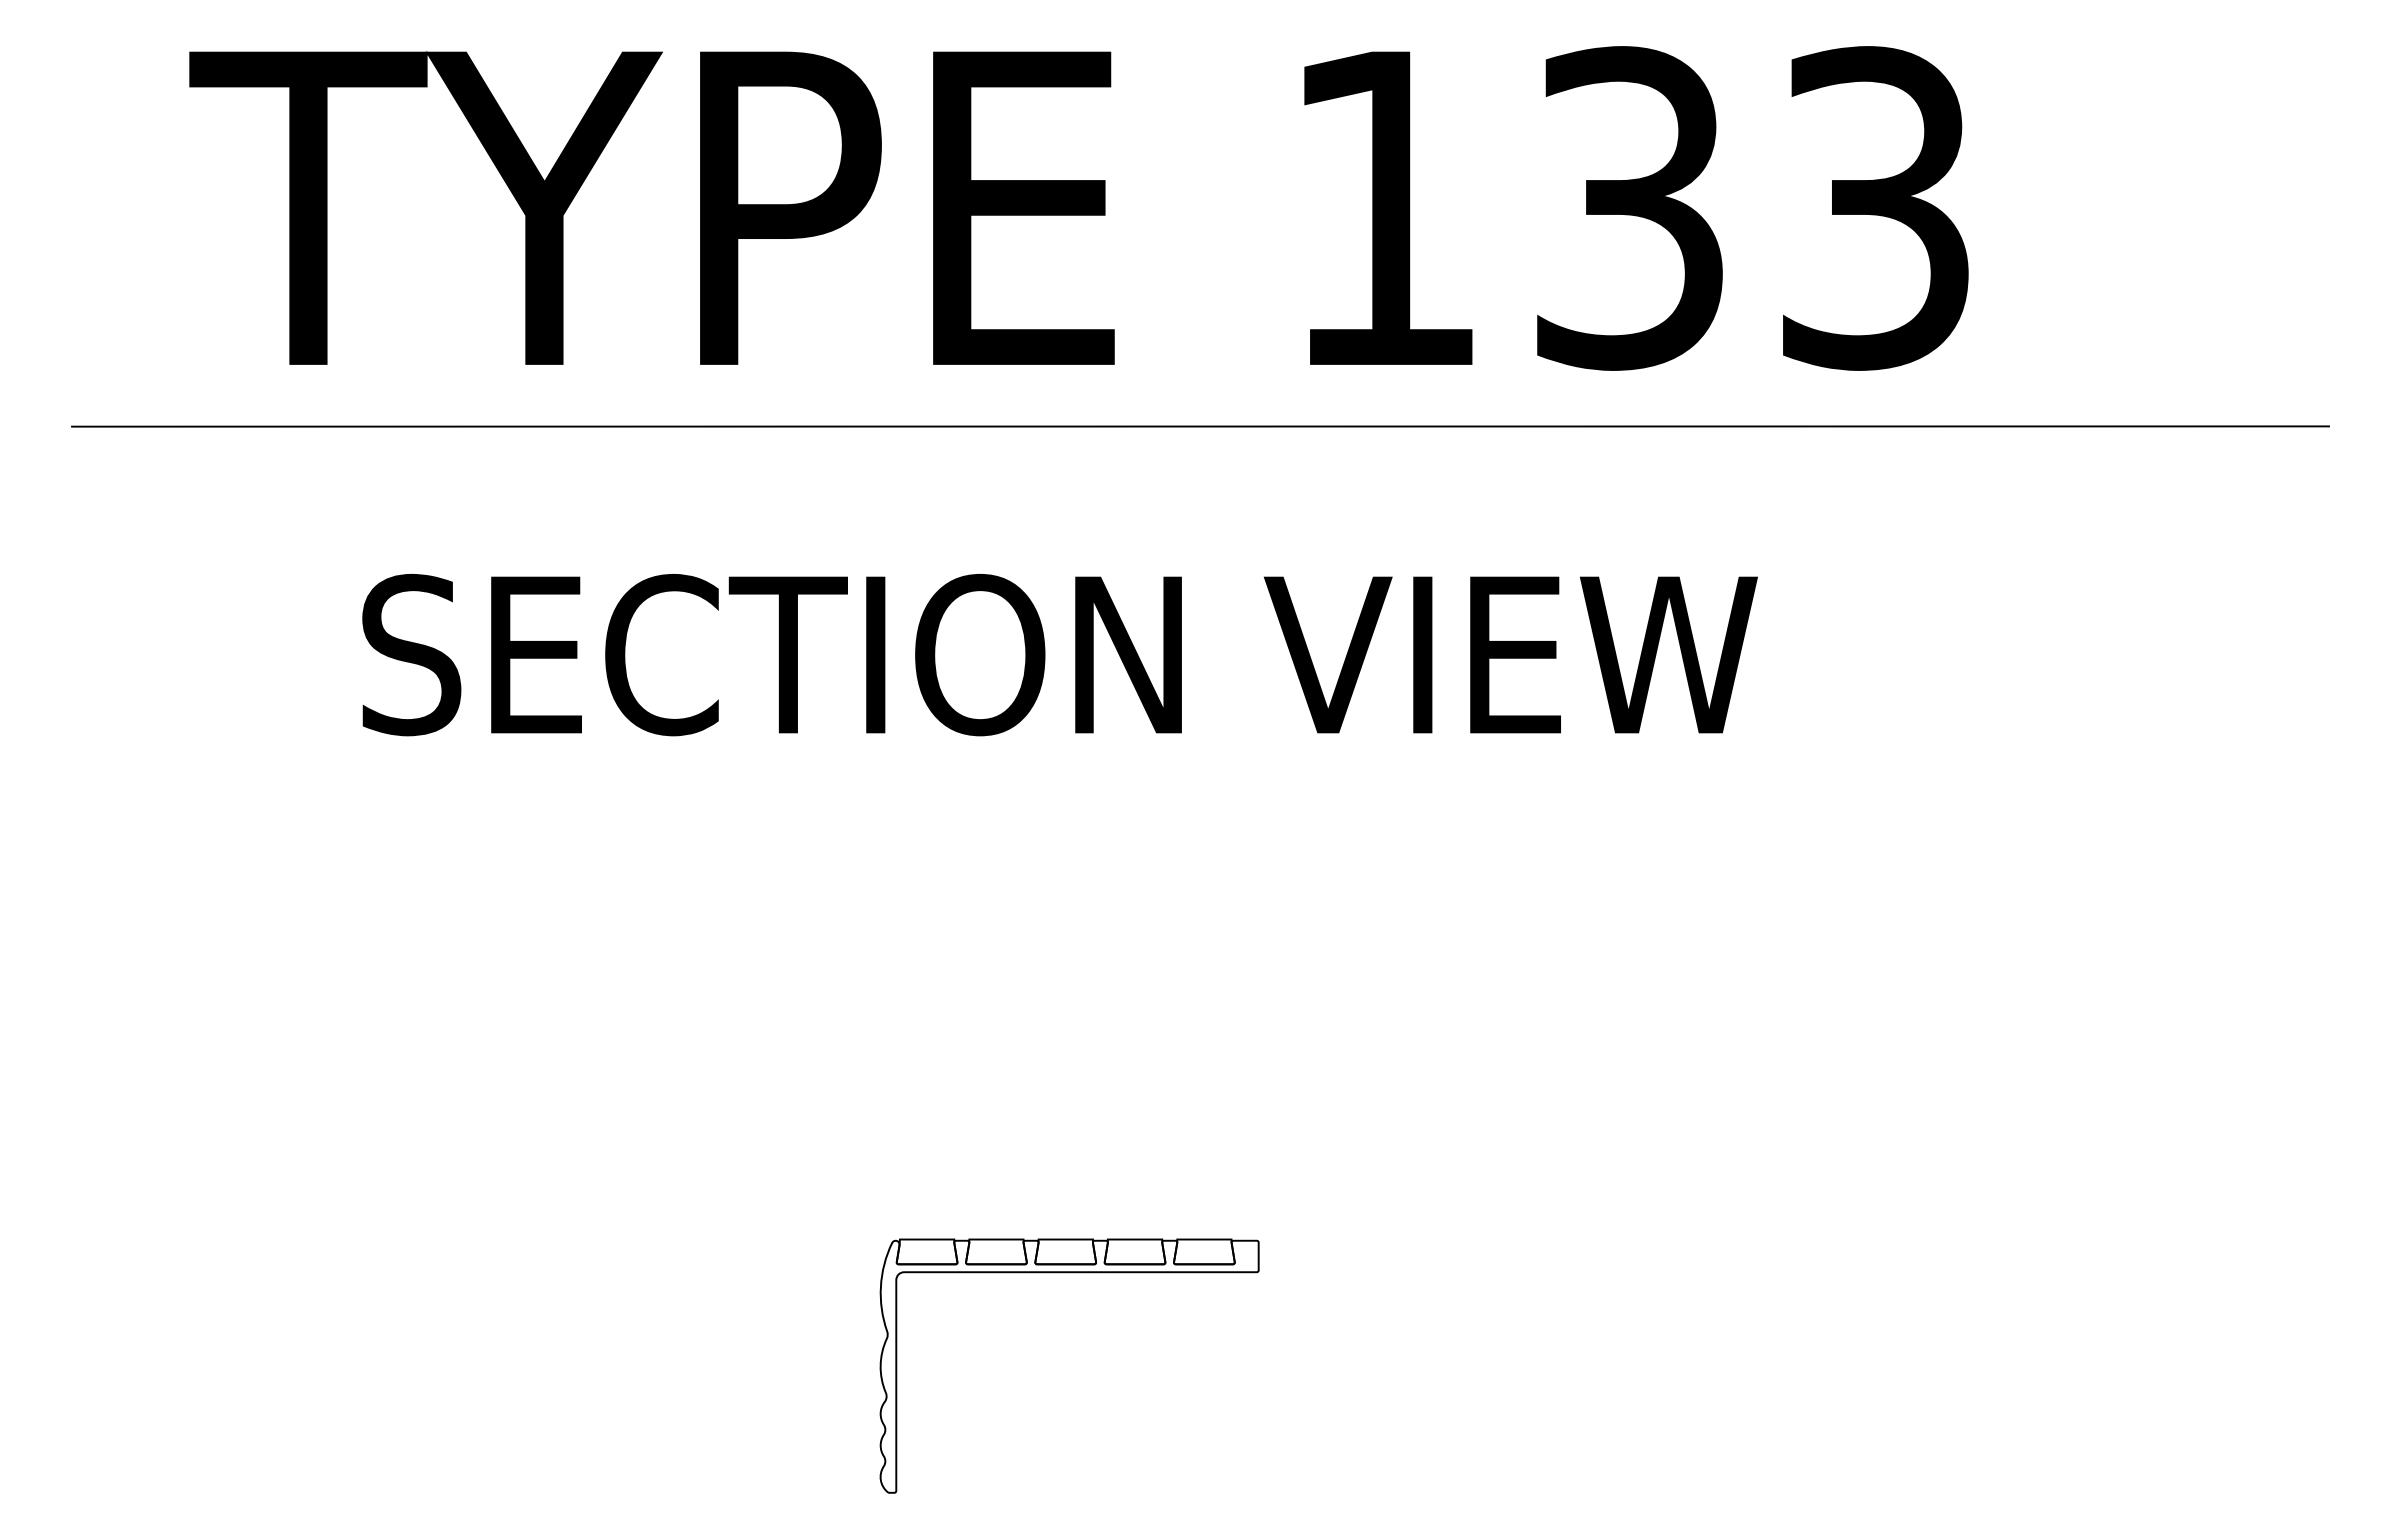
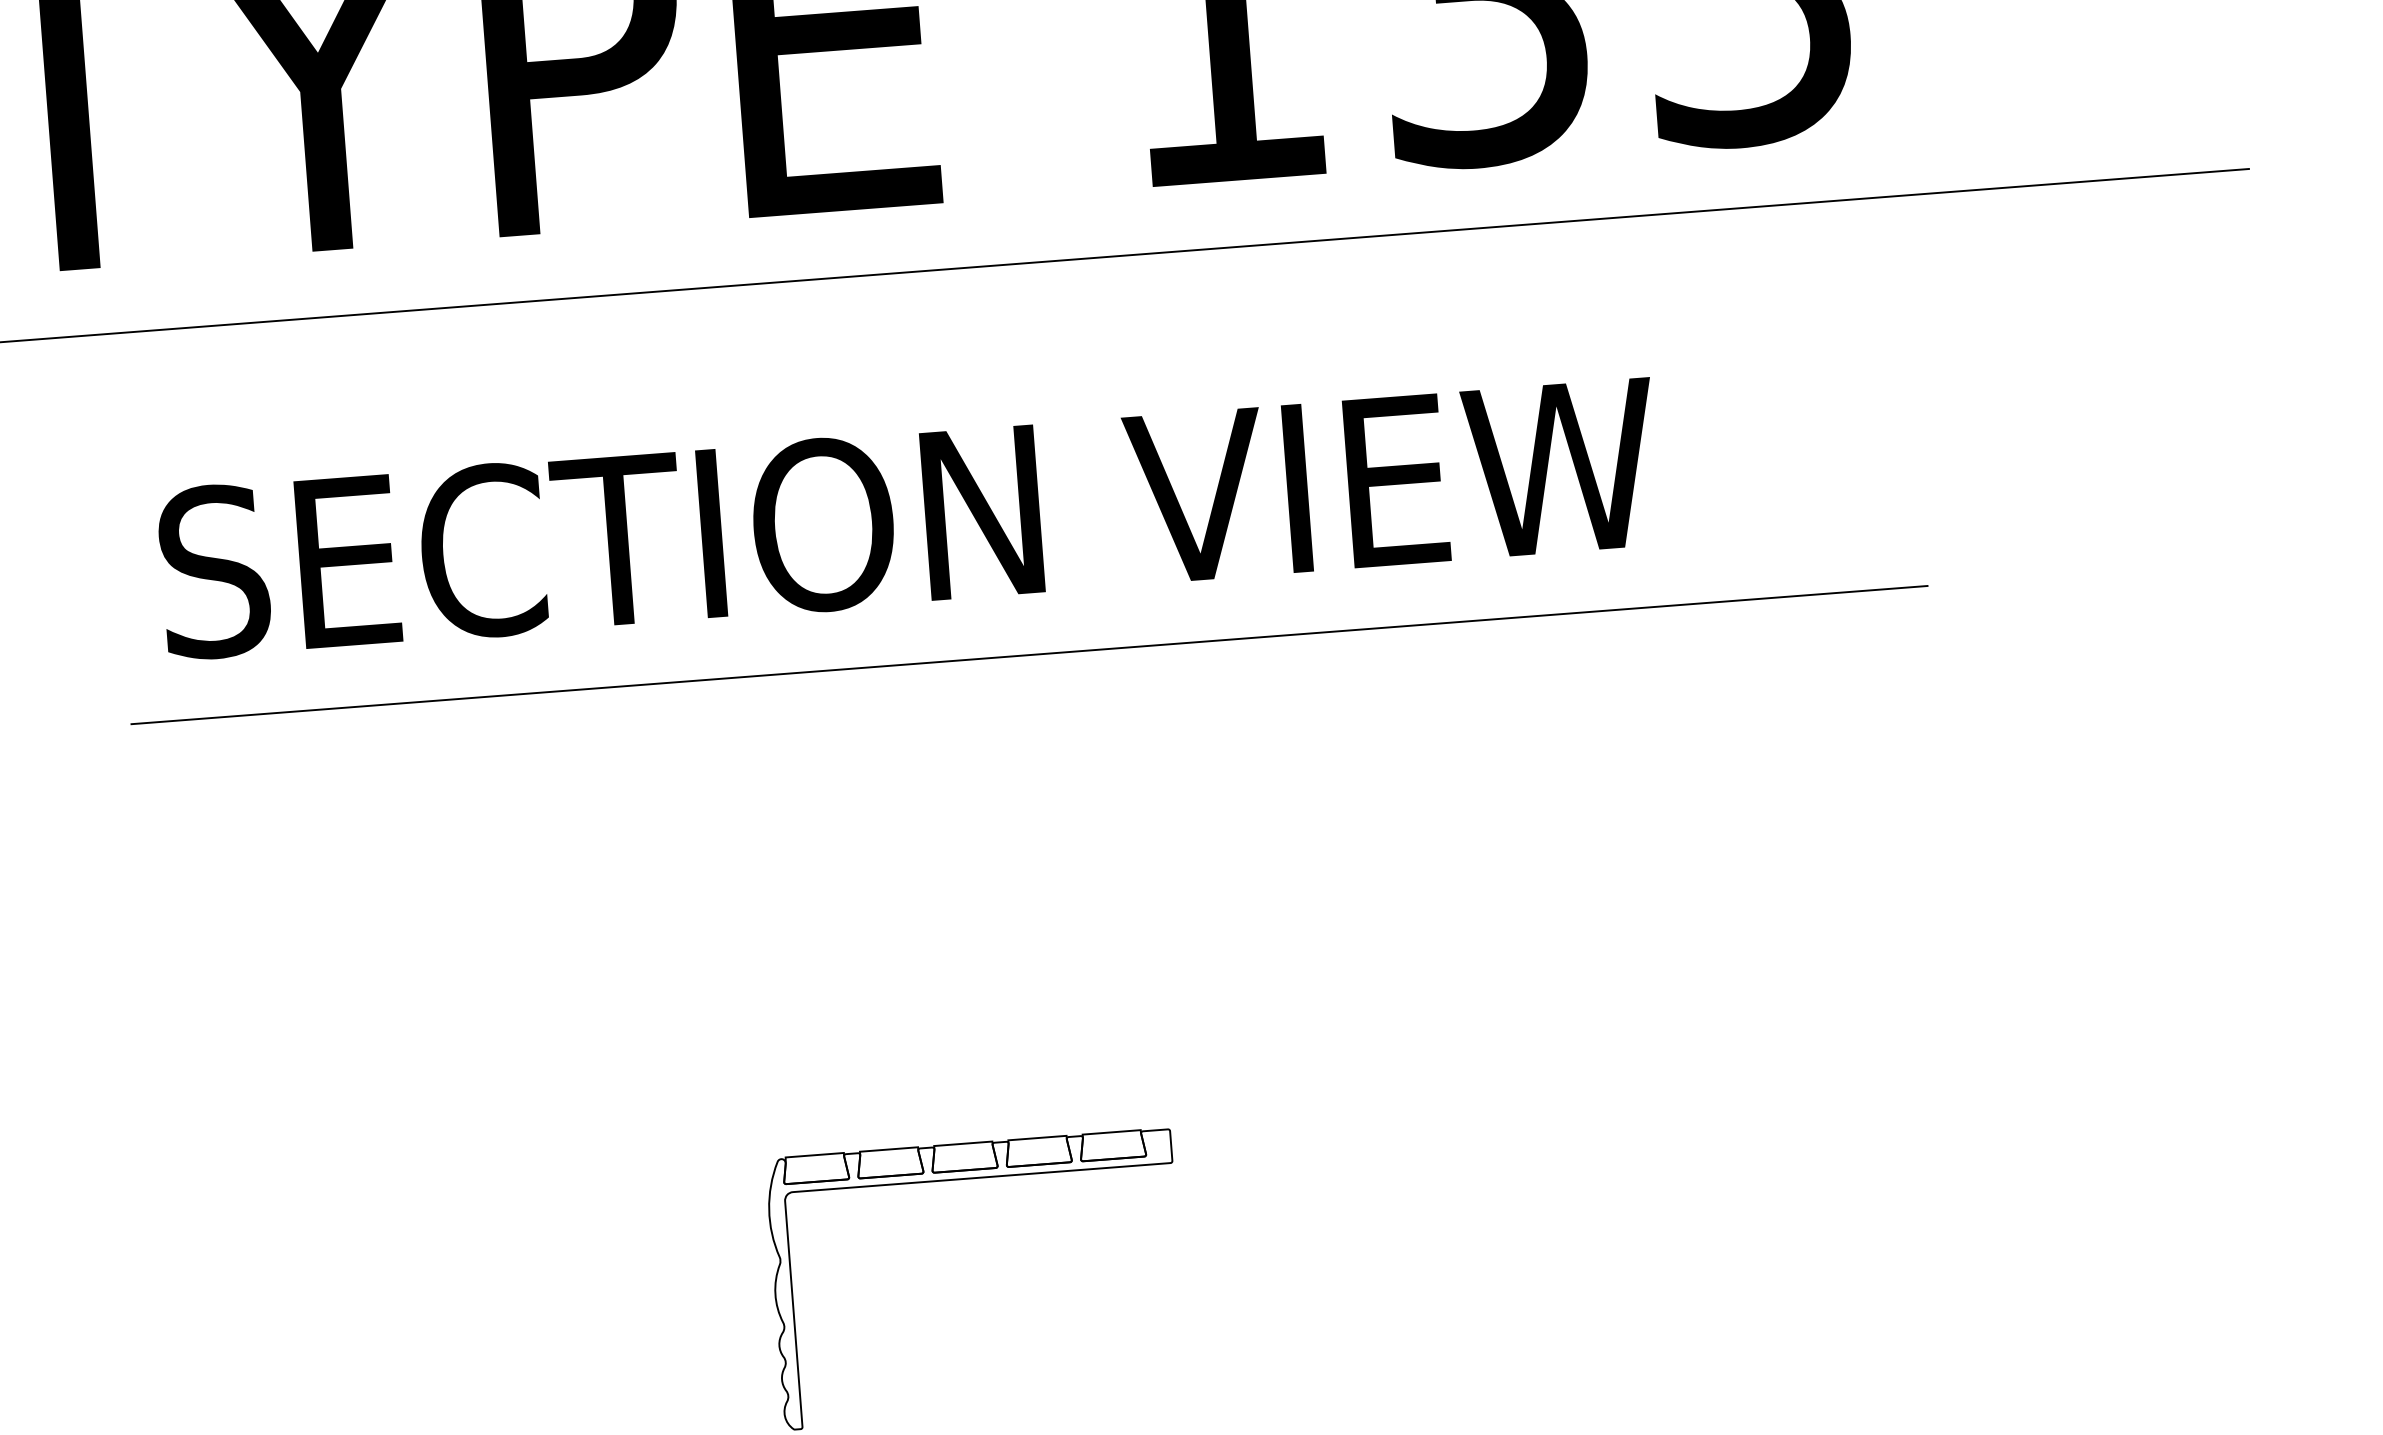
line: (1161, 790) -> (1028, 655), added

